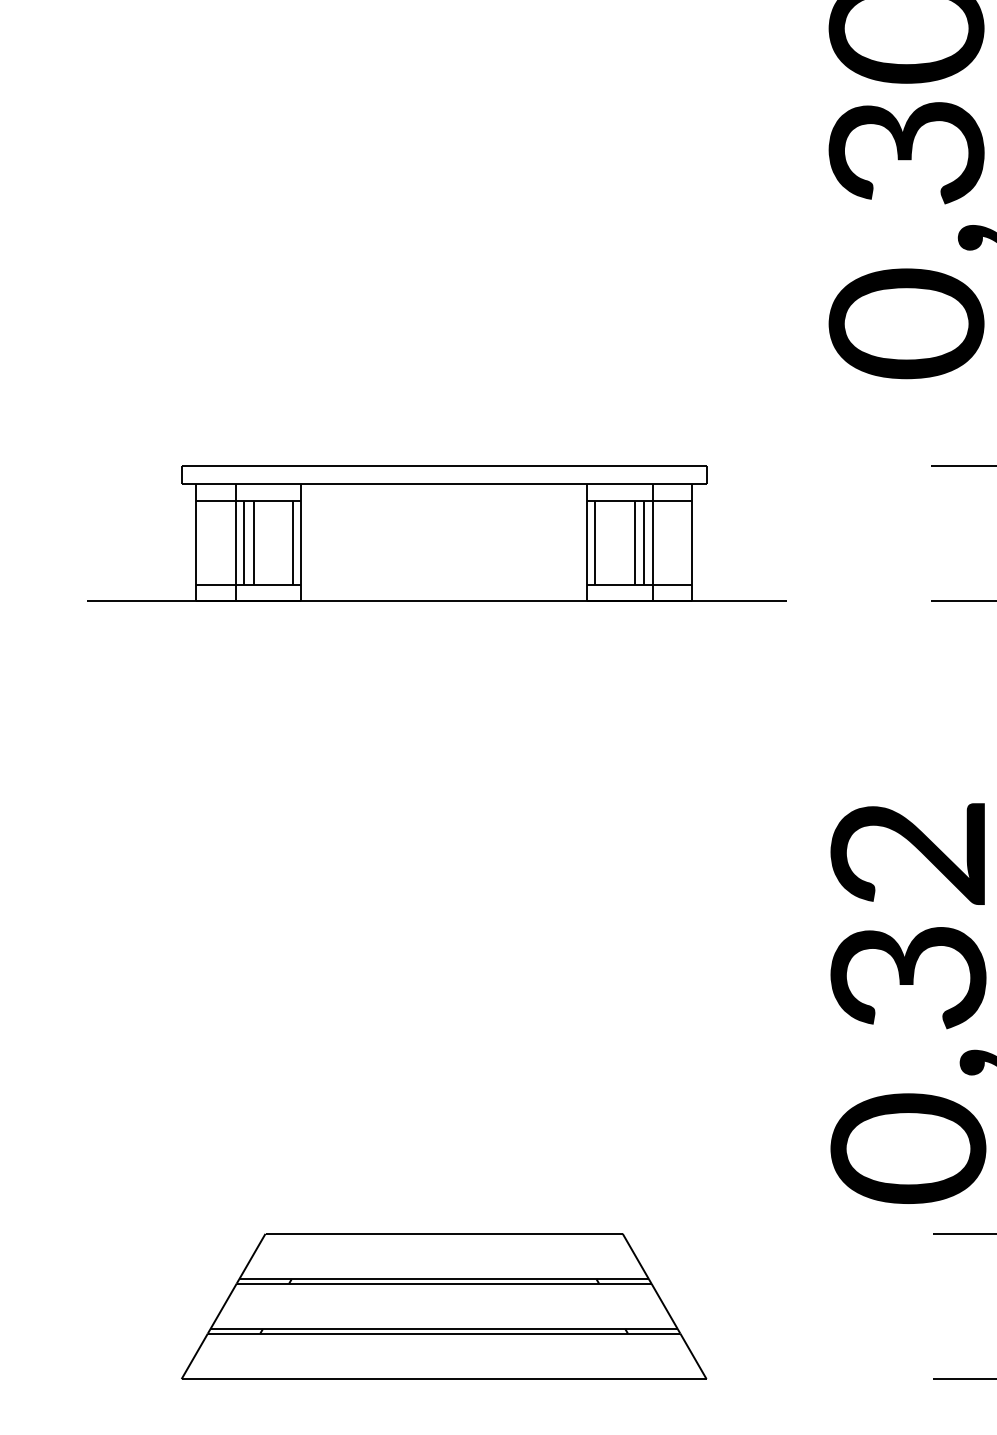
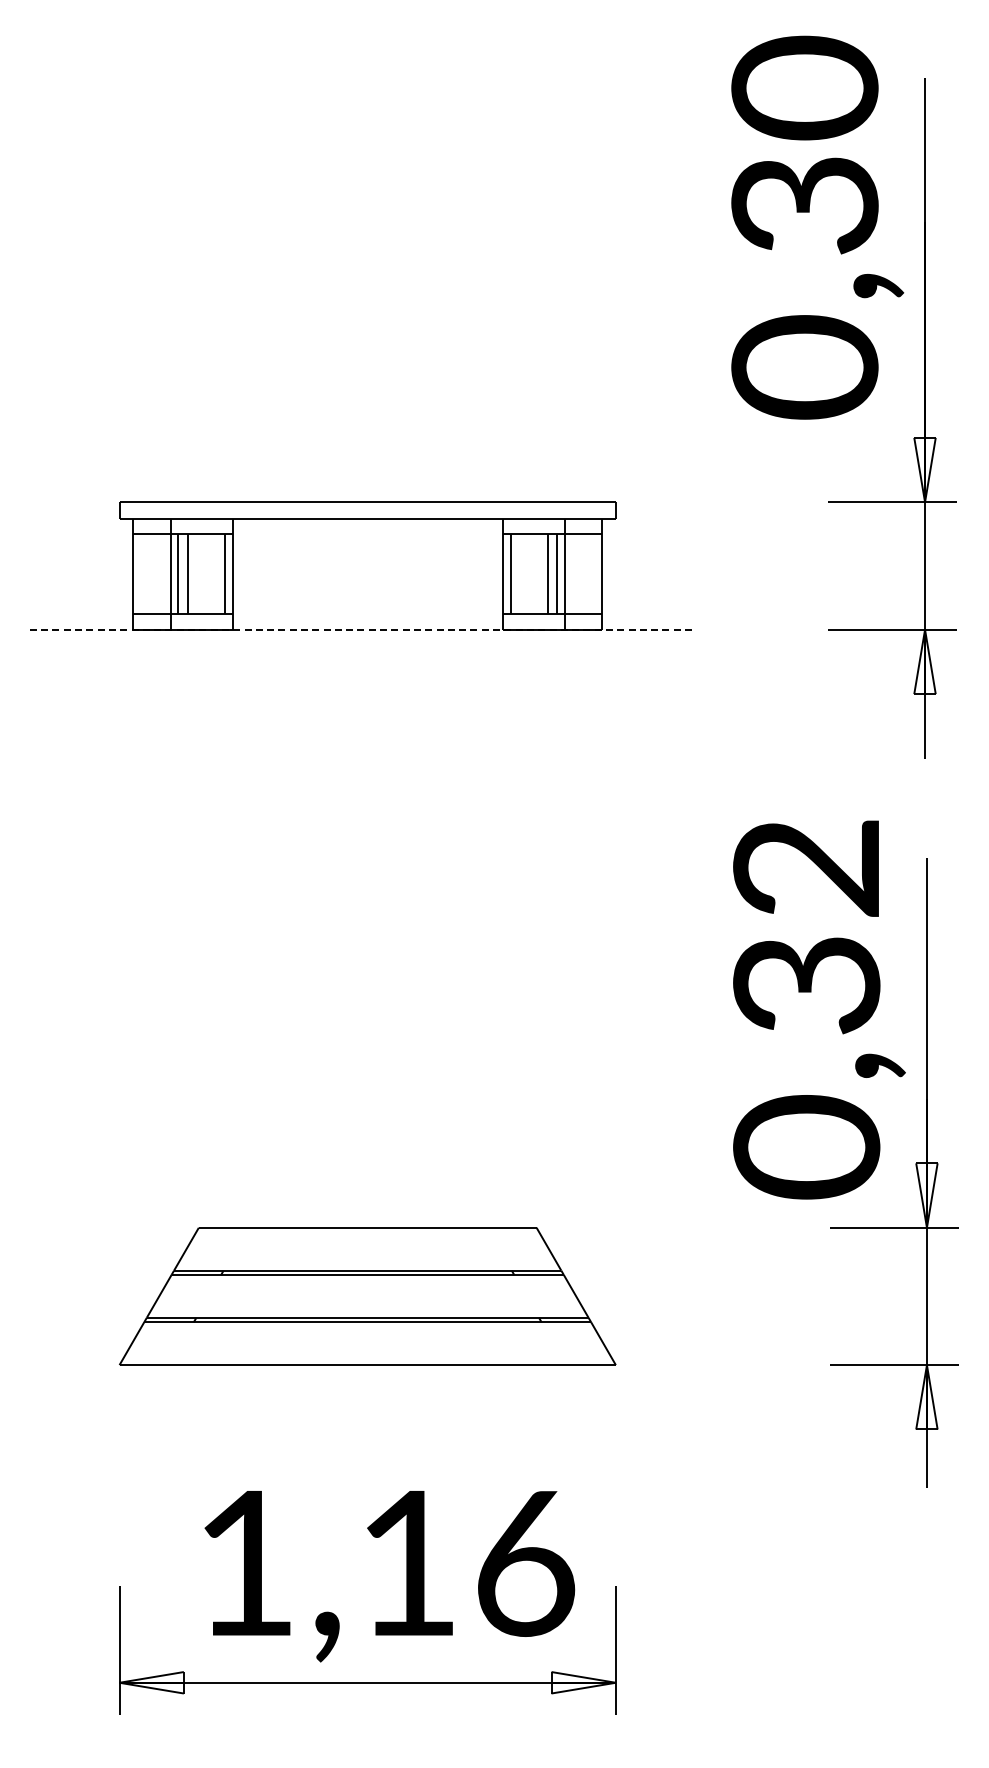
line: (436, 601) -> (360, 629), solid -> dashed

